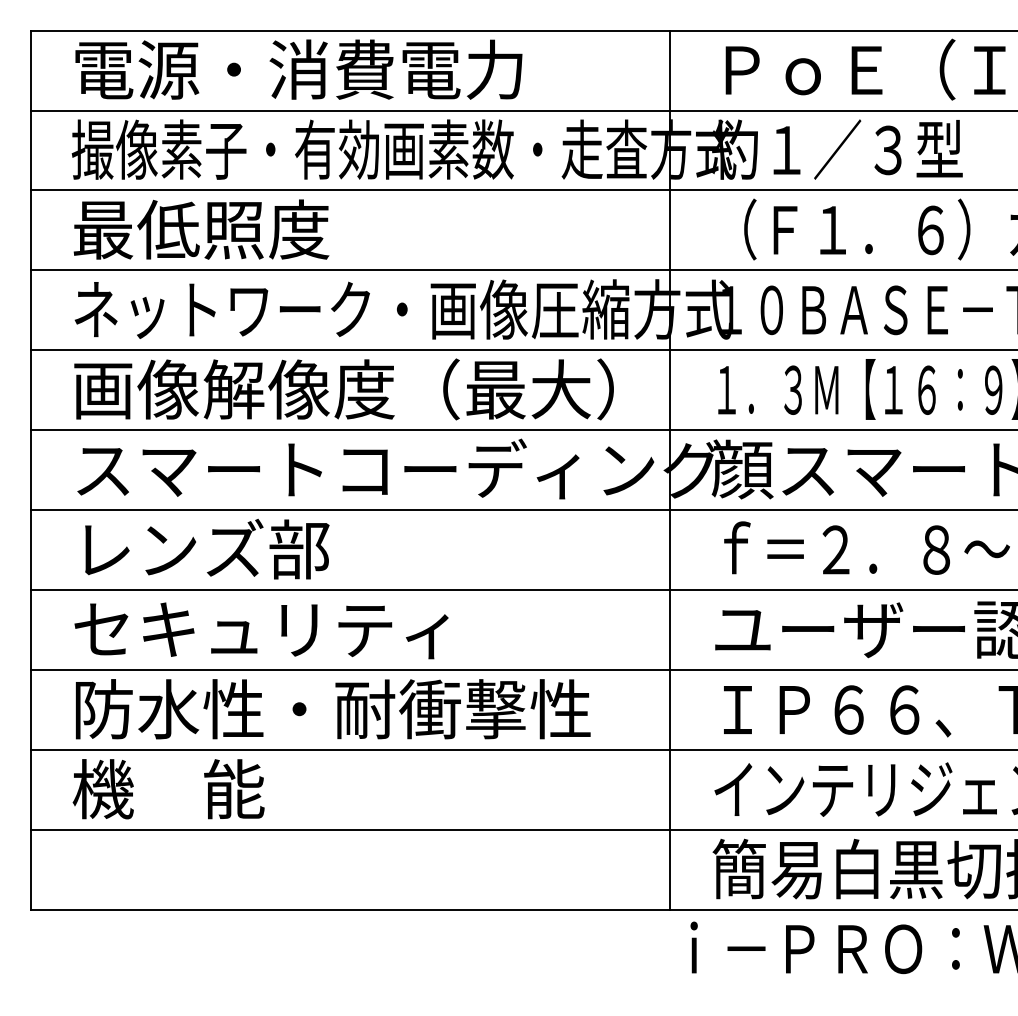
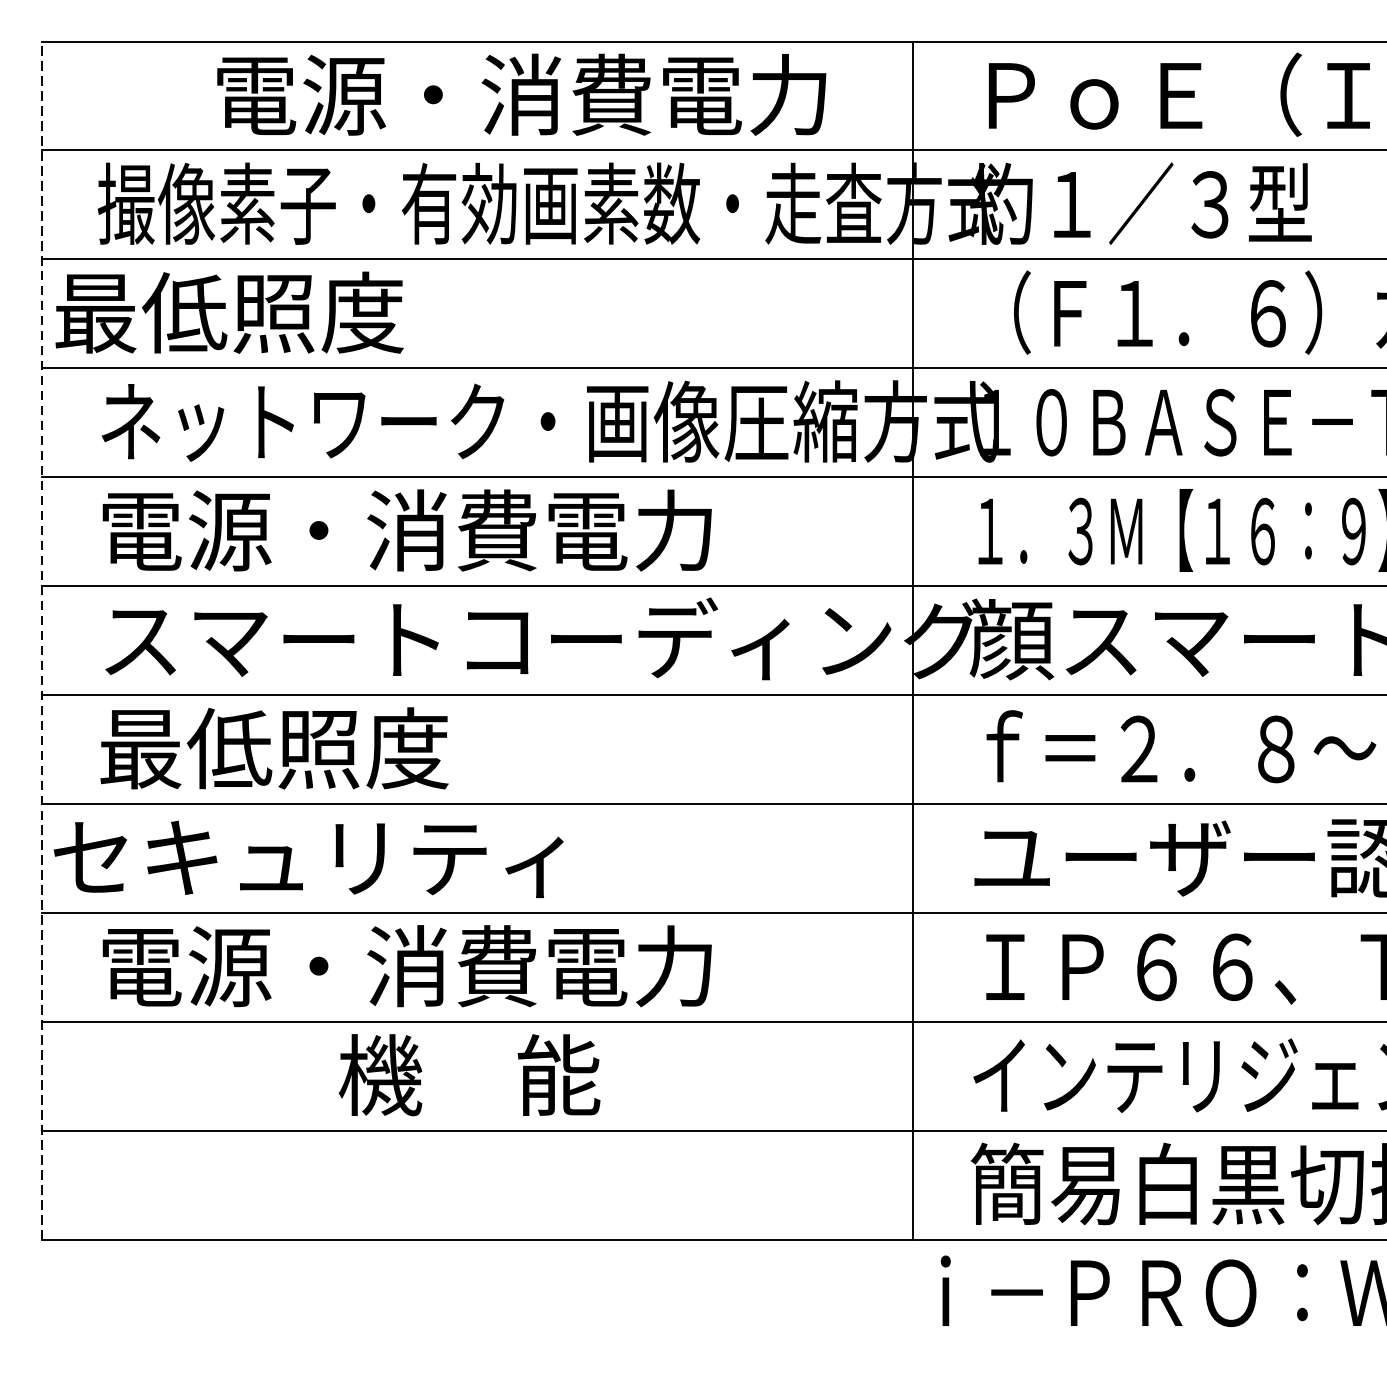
text: (298, 69) -> (521, 94), moved
text: (201, 229) -> (229, 312), moved
text: (343, 389) -> (468, 530), 画像解像度（最大） -> 電源・消費電力
line: (30, 470) -> (41, 640), solid -> dashed
text: (201, 548) -> (274, 747), レンズ部 -> 最低照度
text: (261, 630) -> (308, 858), moved
text: (332, 709) -> (453, 966), 防水性・耐衝撃性 -> 電源・消費電力
text: (168, 789) -> (469, 1075), moved

